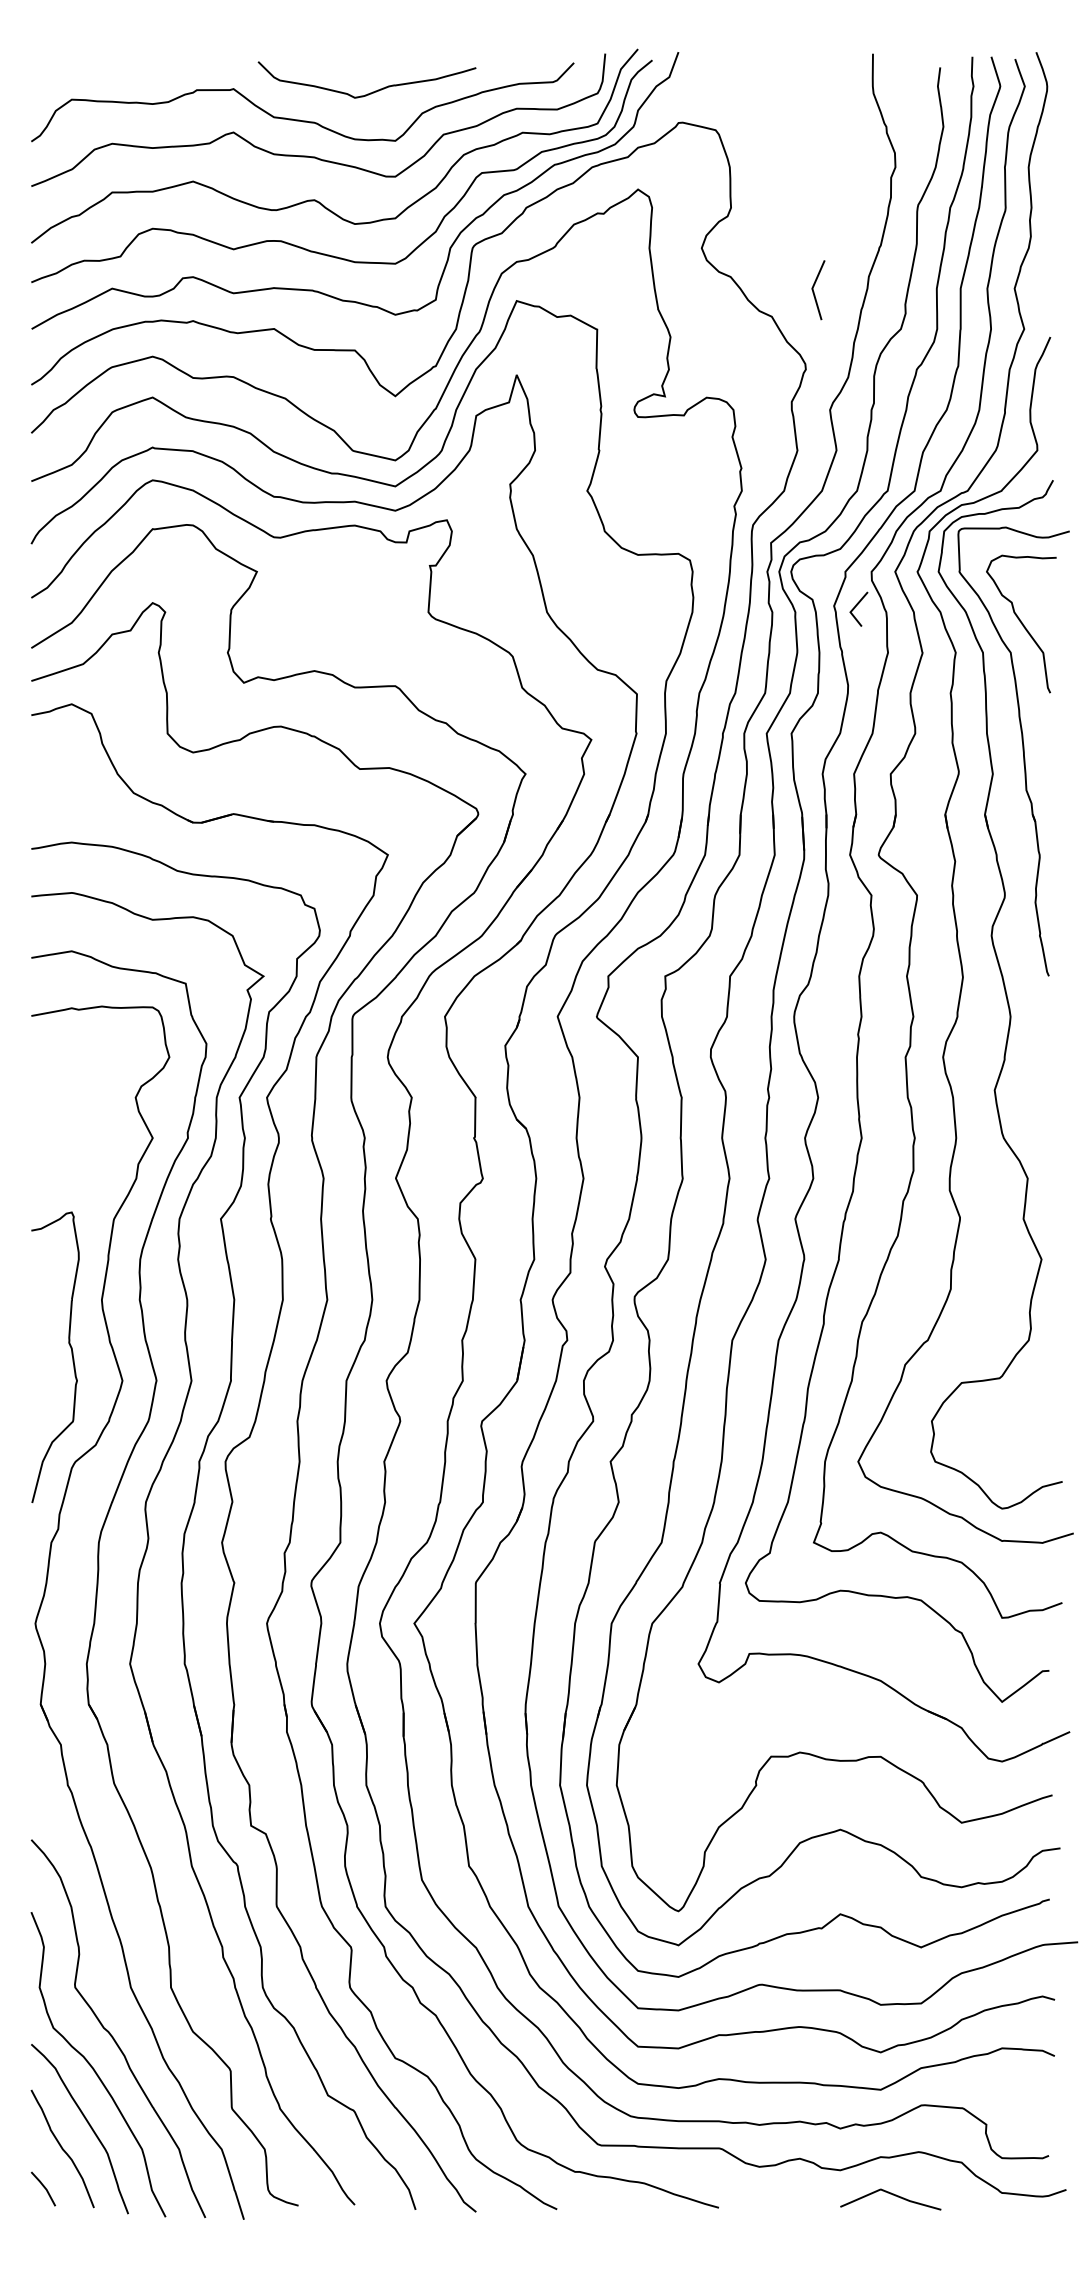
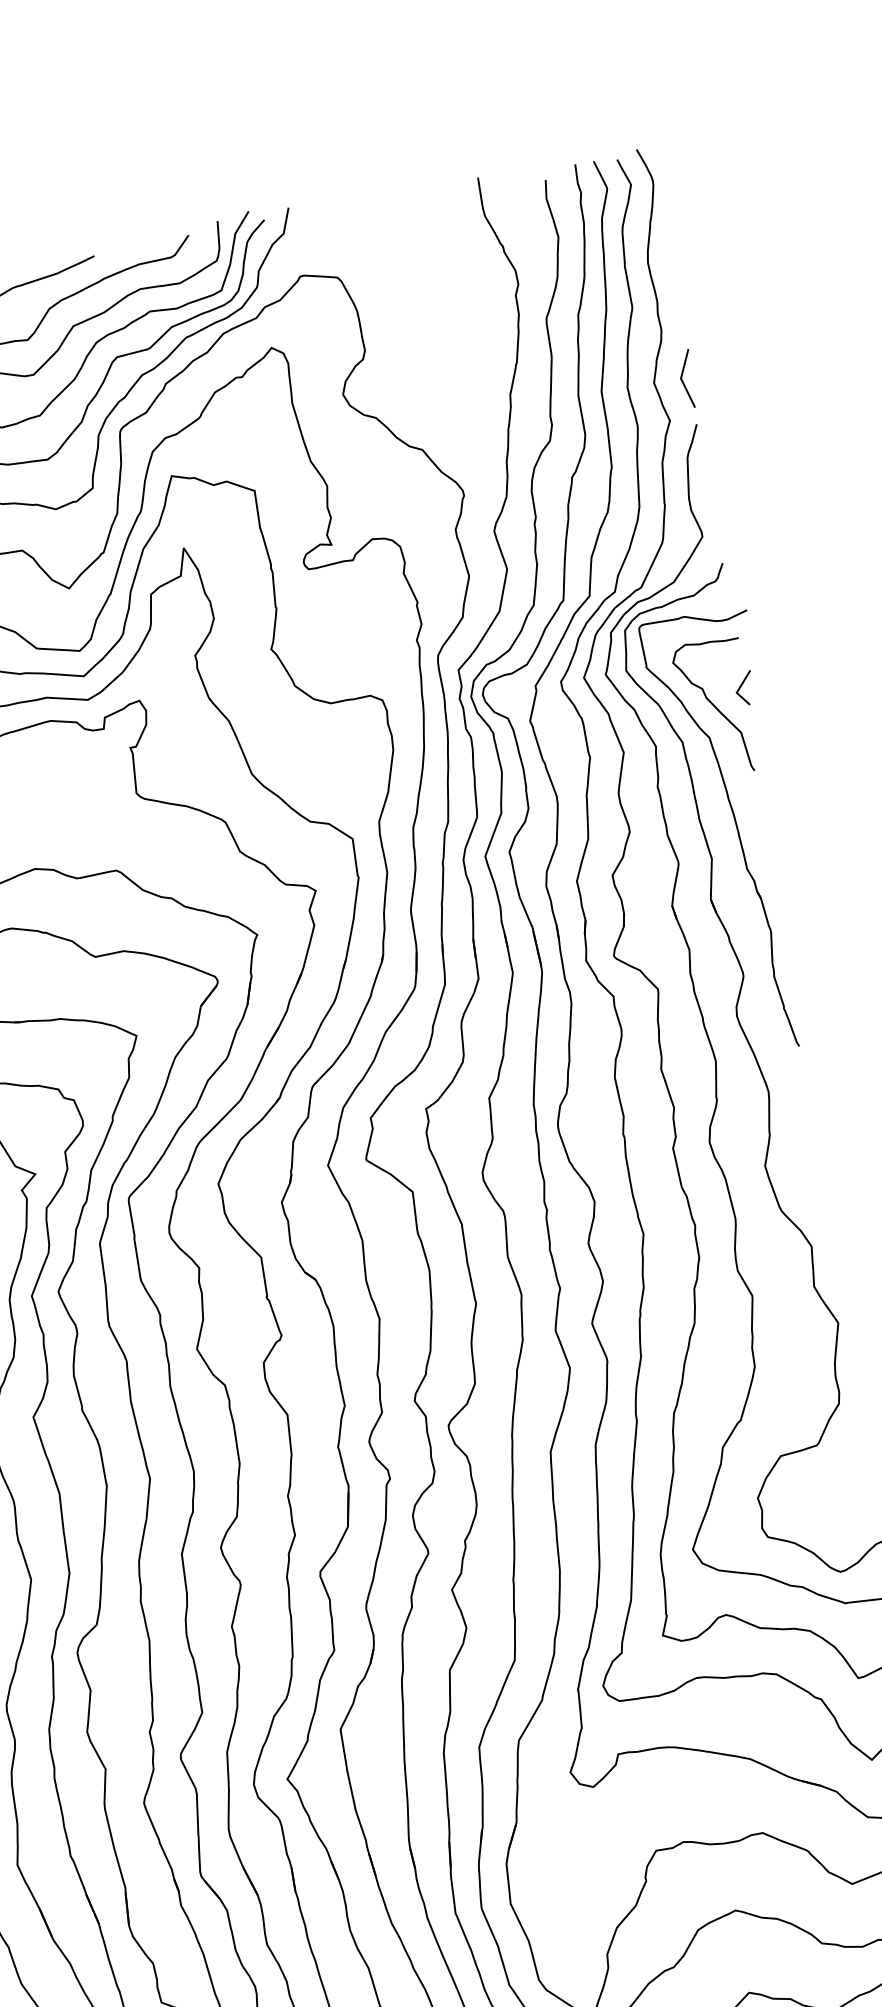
curve: (814, 291) -> (683, 380), moved
line: (856, 606) -> (741, 686), moved

